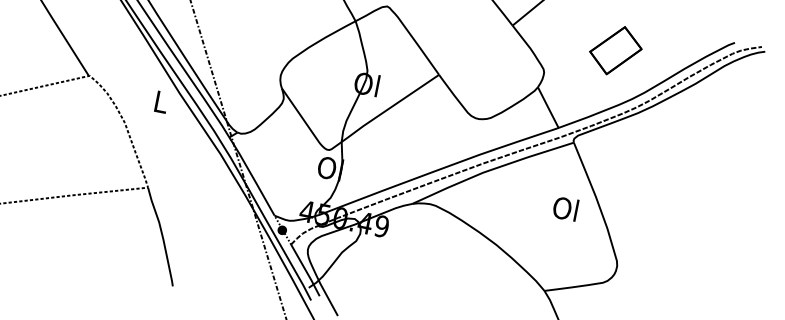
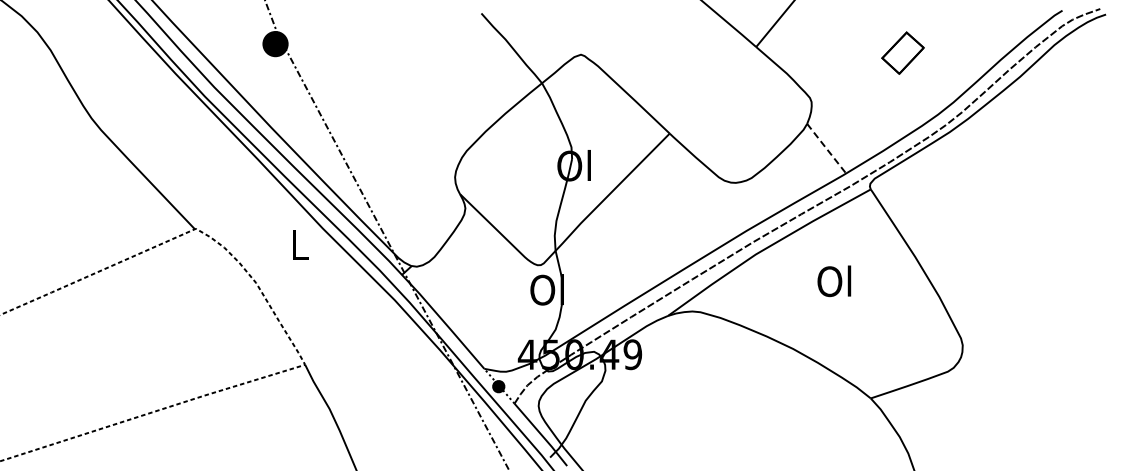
part: (615, 50) -> (902, 52), size x0.6
line: (548, 107) -> (826, 148), solid -> dashed
text: (565, 208) -> (834, 281), moved

